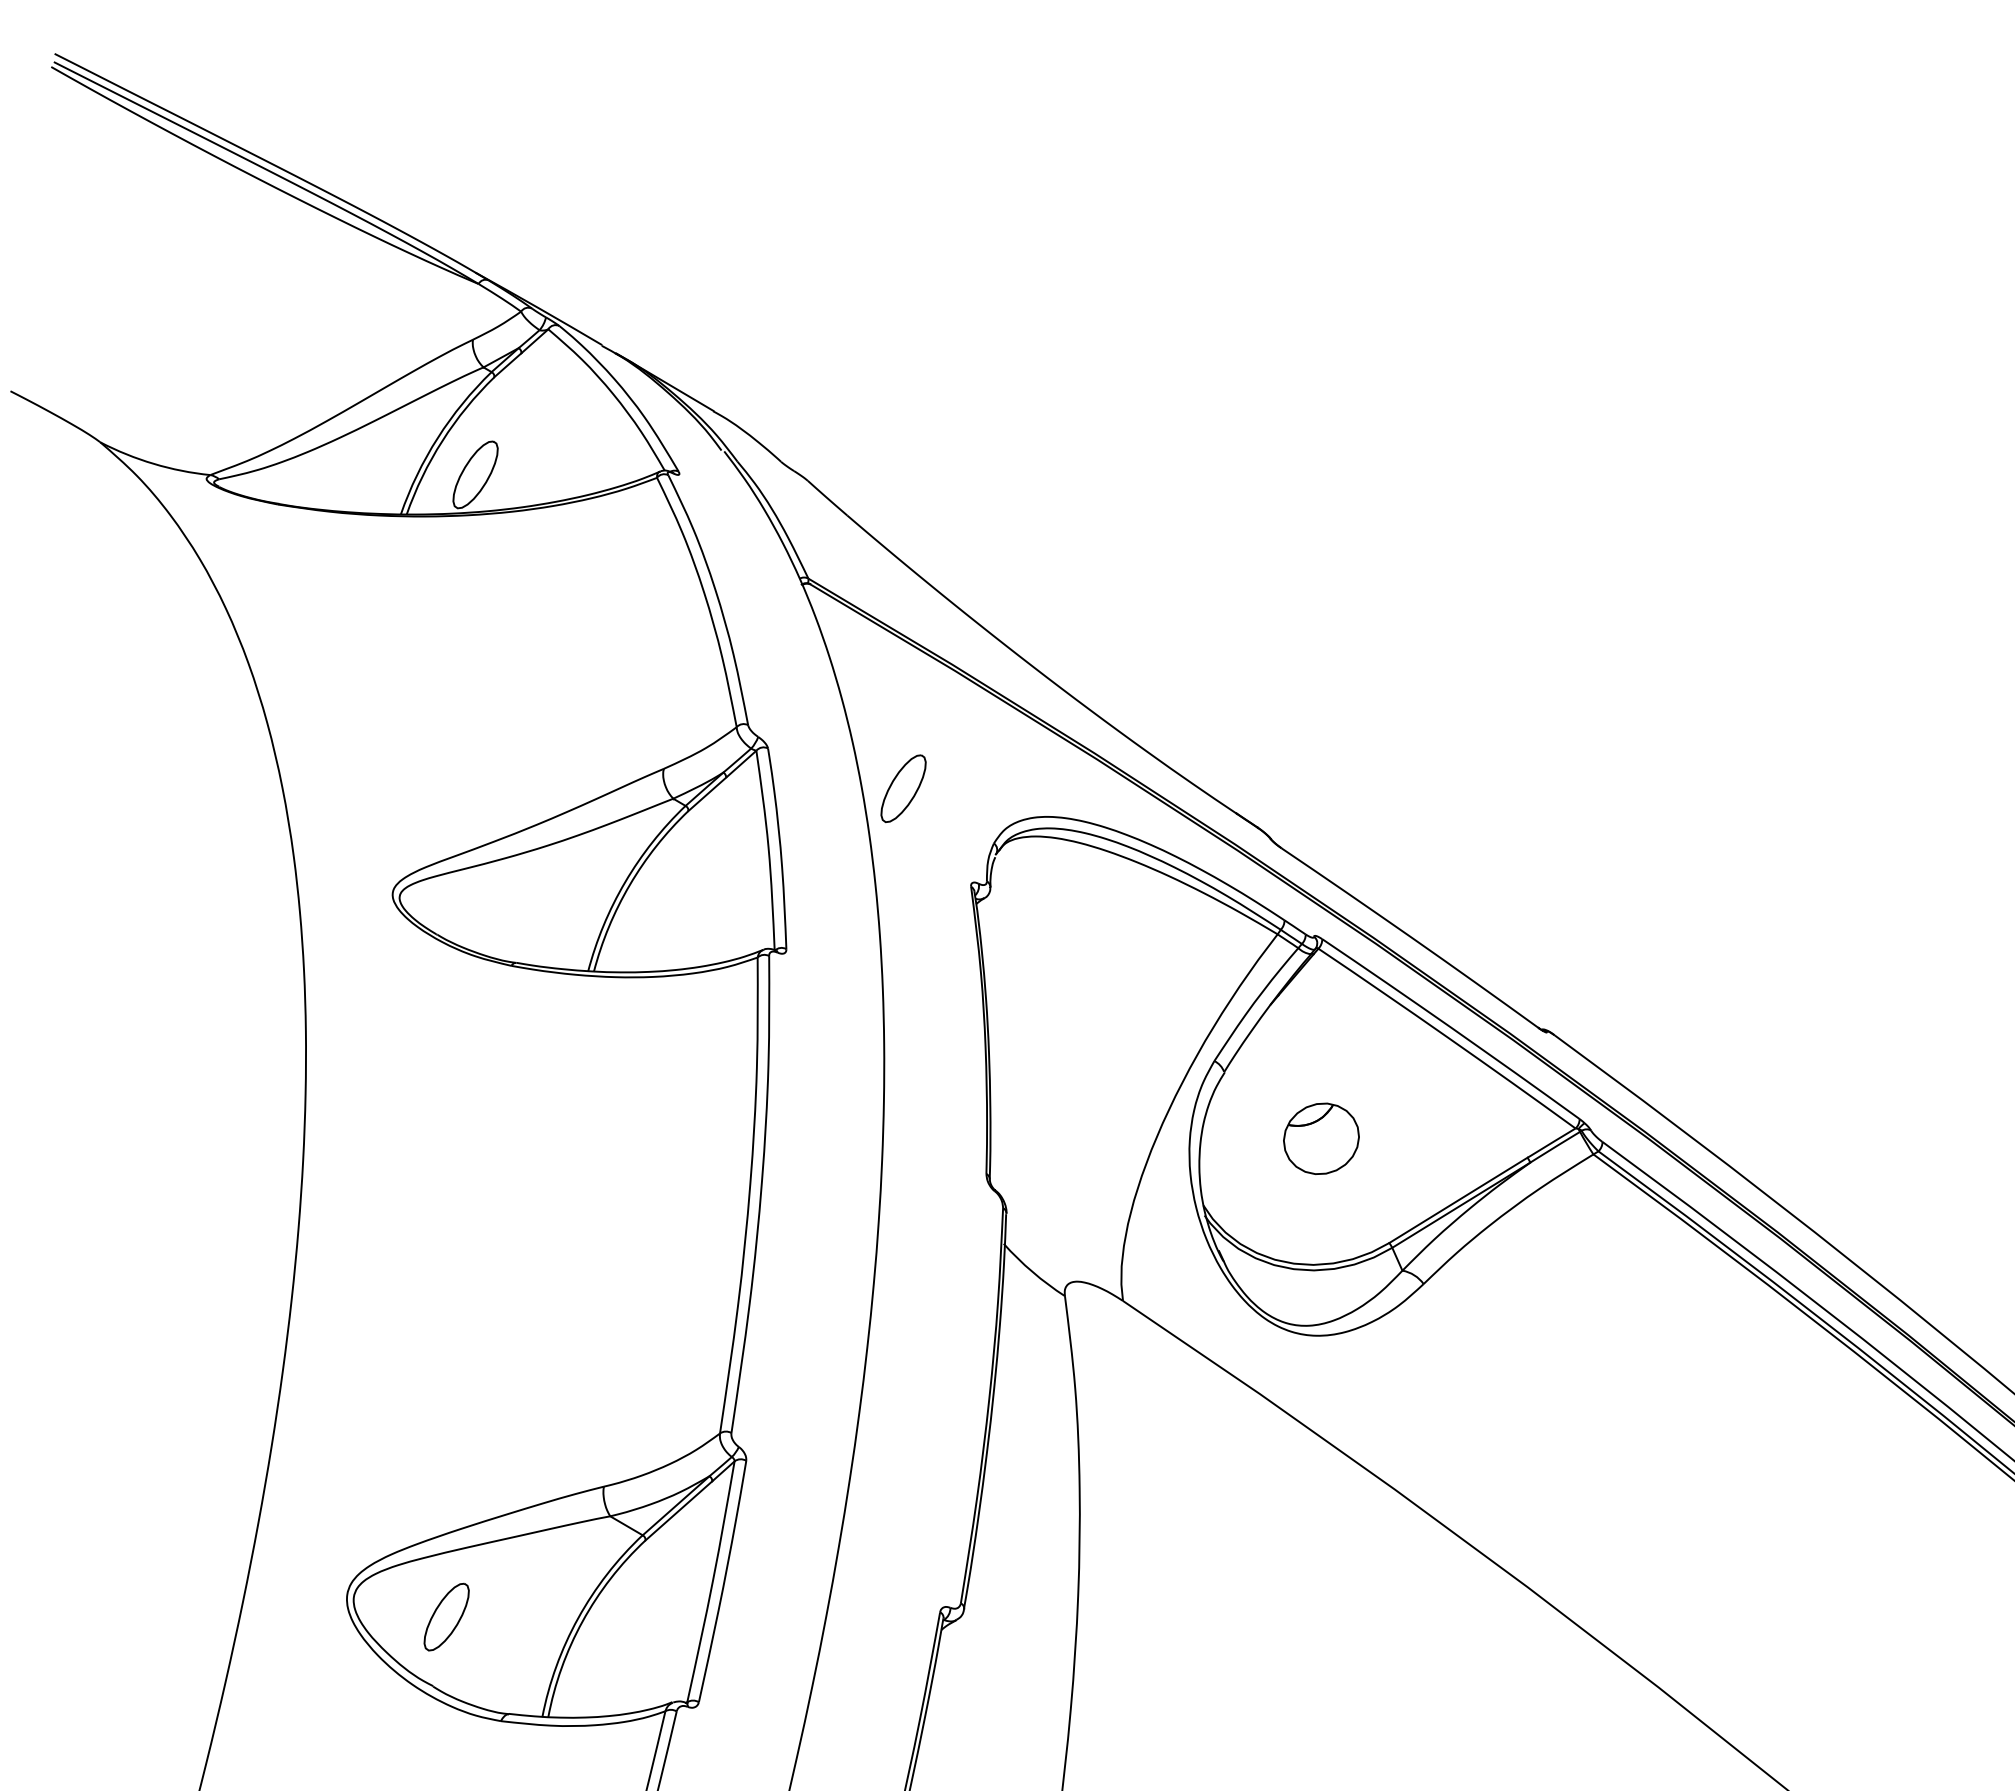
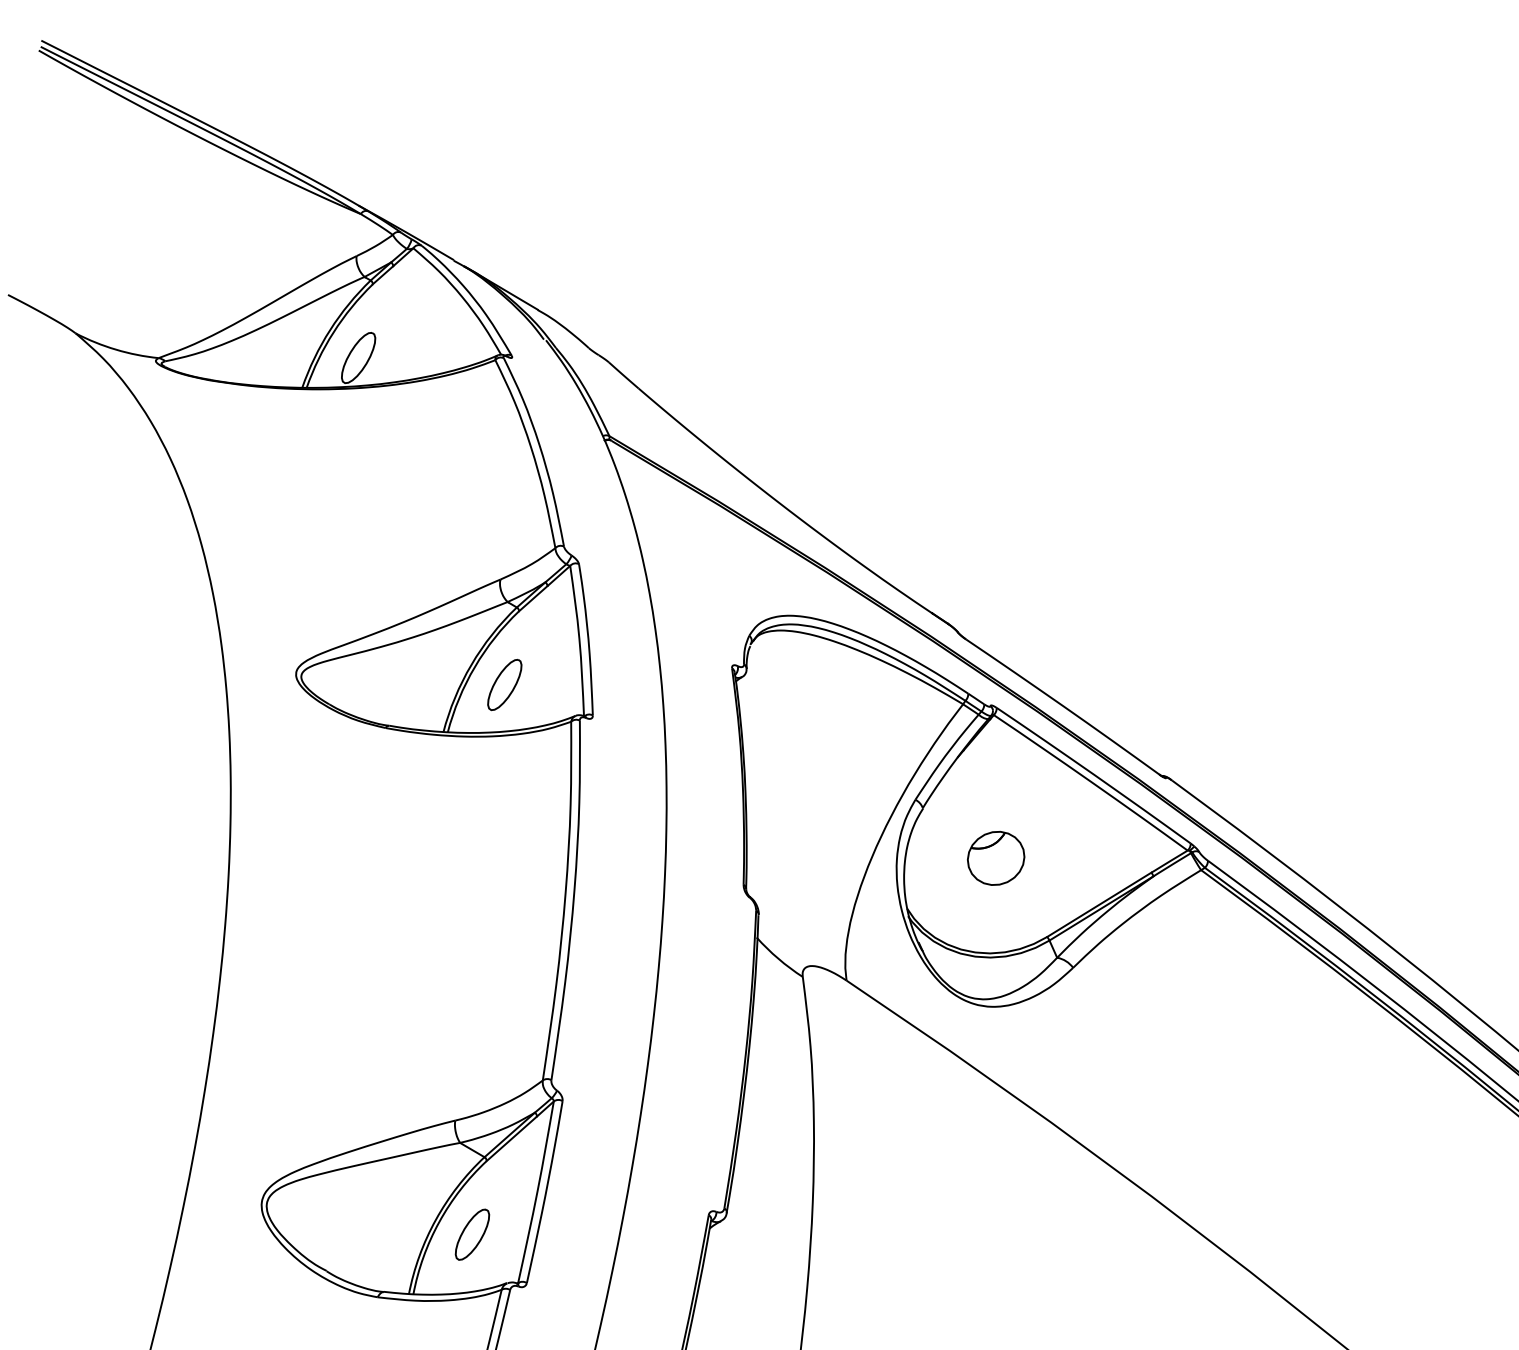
part: (903, 788) -> (504, 684), moved
part: (446, 1616) -> (472, 1234), moved

